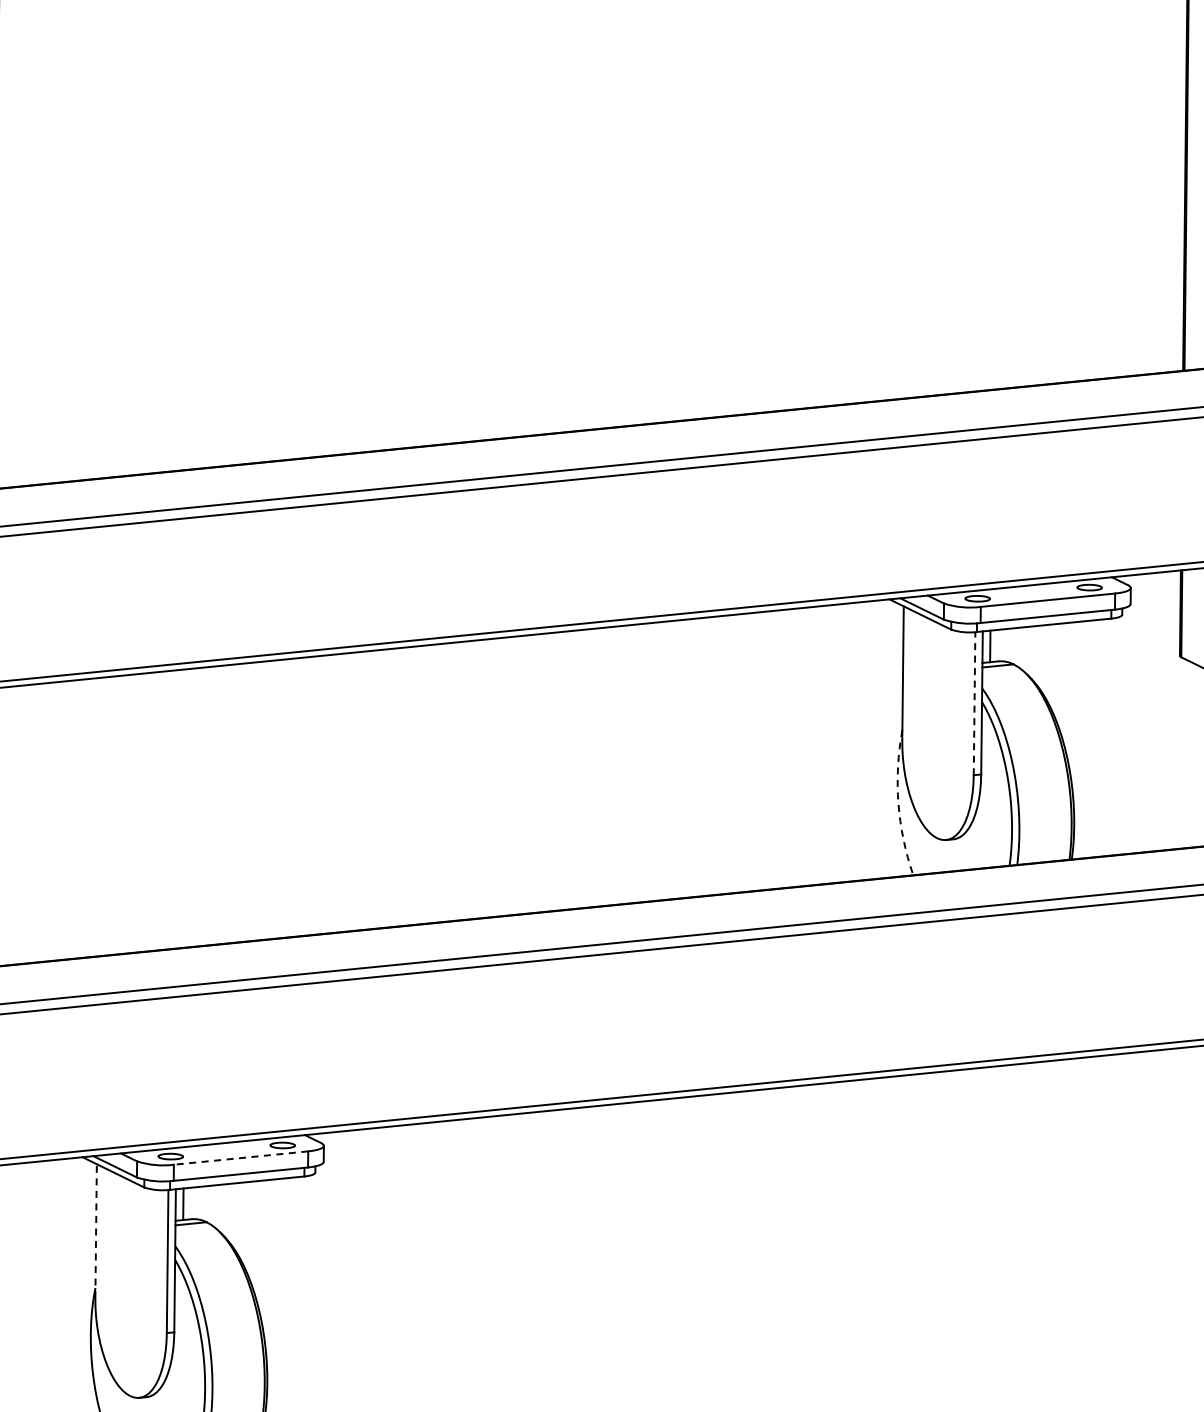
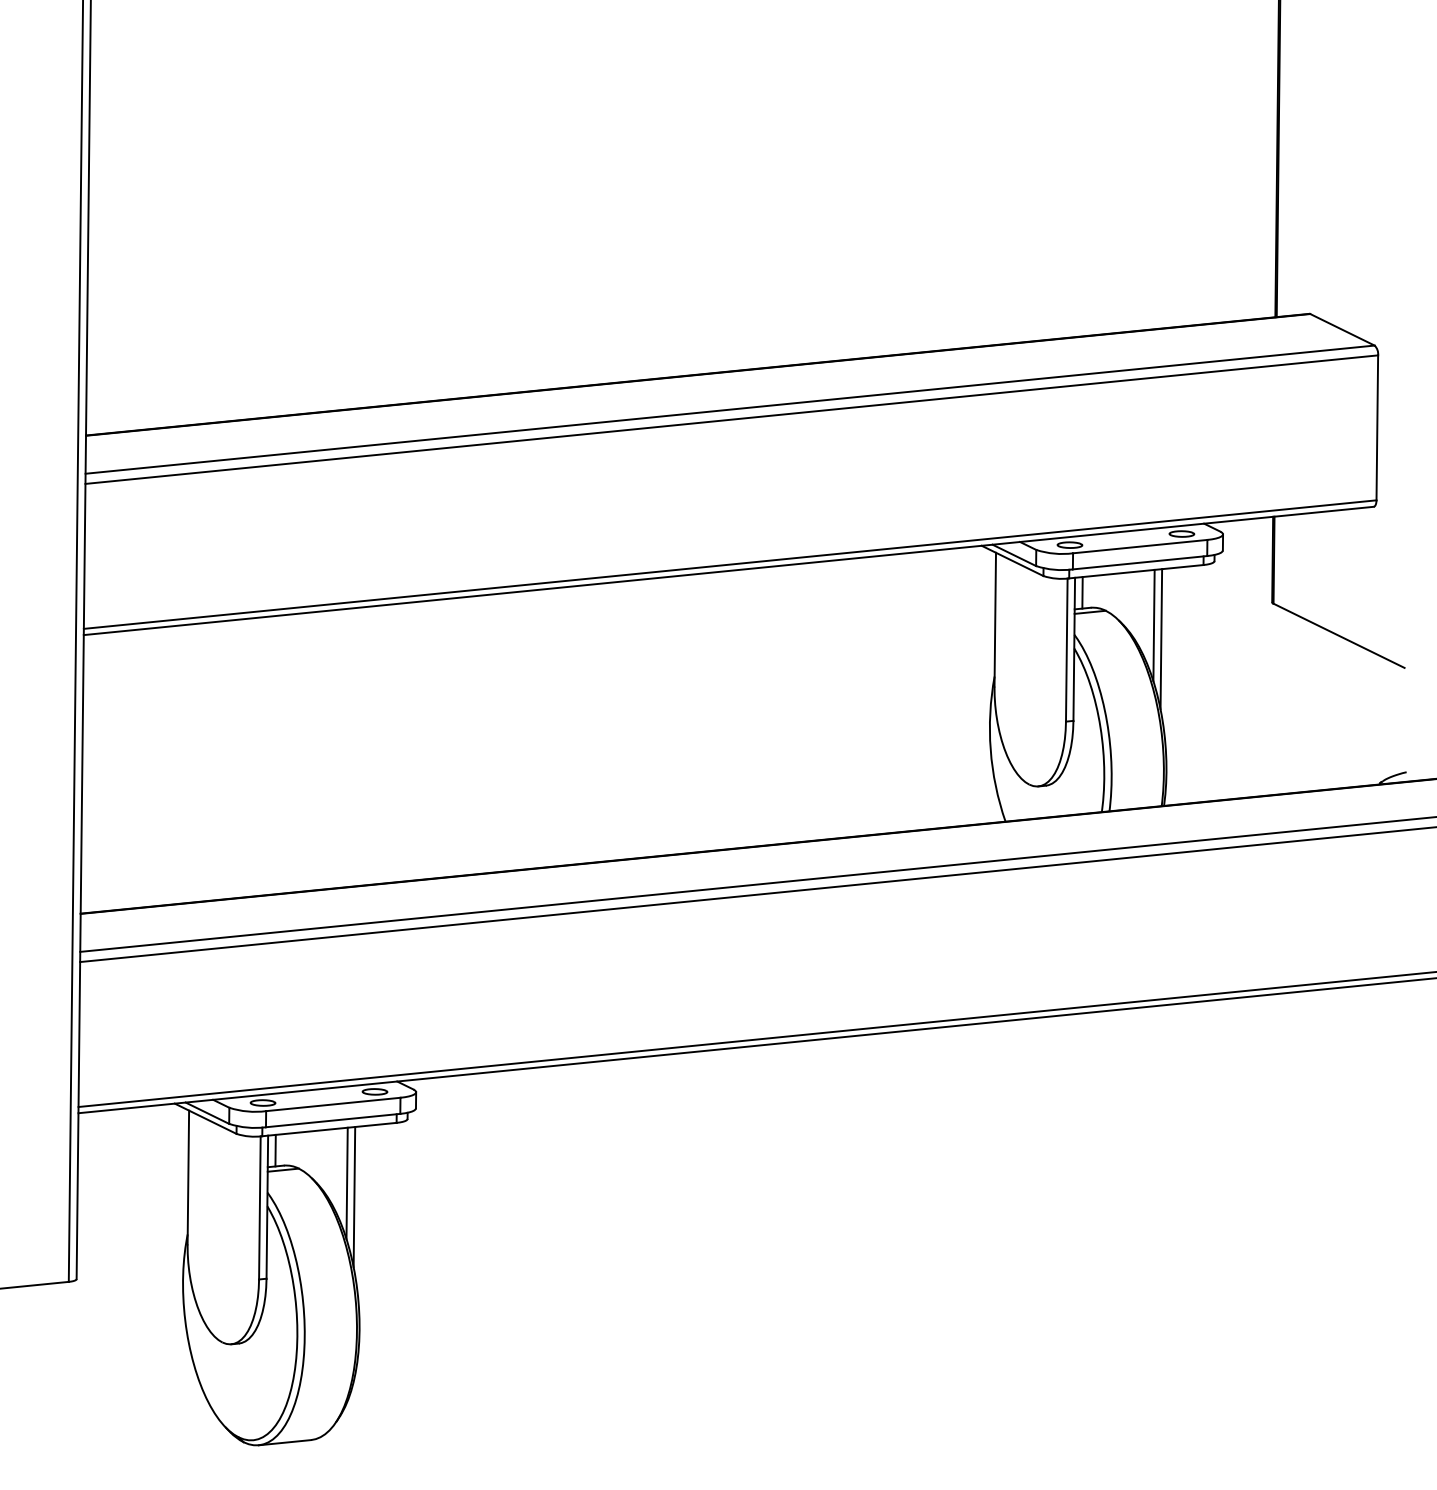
line: (1061, 679) -> (1153, 625), added
line: (1069, 693) -> (1161, 639), added
line: (974, 704) -> (1066, 650), dashed -> solid
arc: (898, 803) -> (990, 749), dashed -> solid
line: (240, 1158) -> (332, 1104), dashed -> solid
line: (96, 1231) -> (188, 1177), dashed -> solid
line: (254, 1236) -> (346, 1182), added
line: (262, 1250) -> (354, 1196), added

